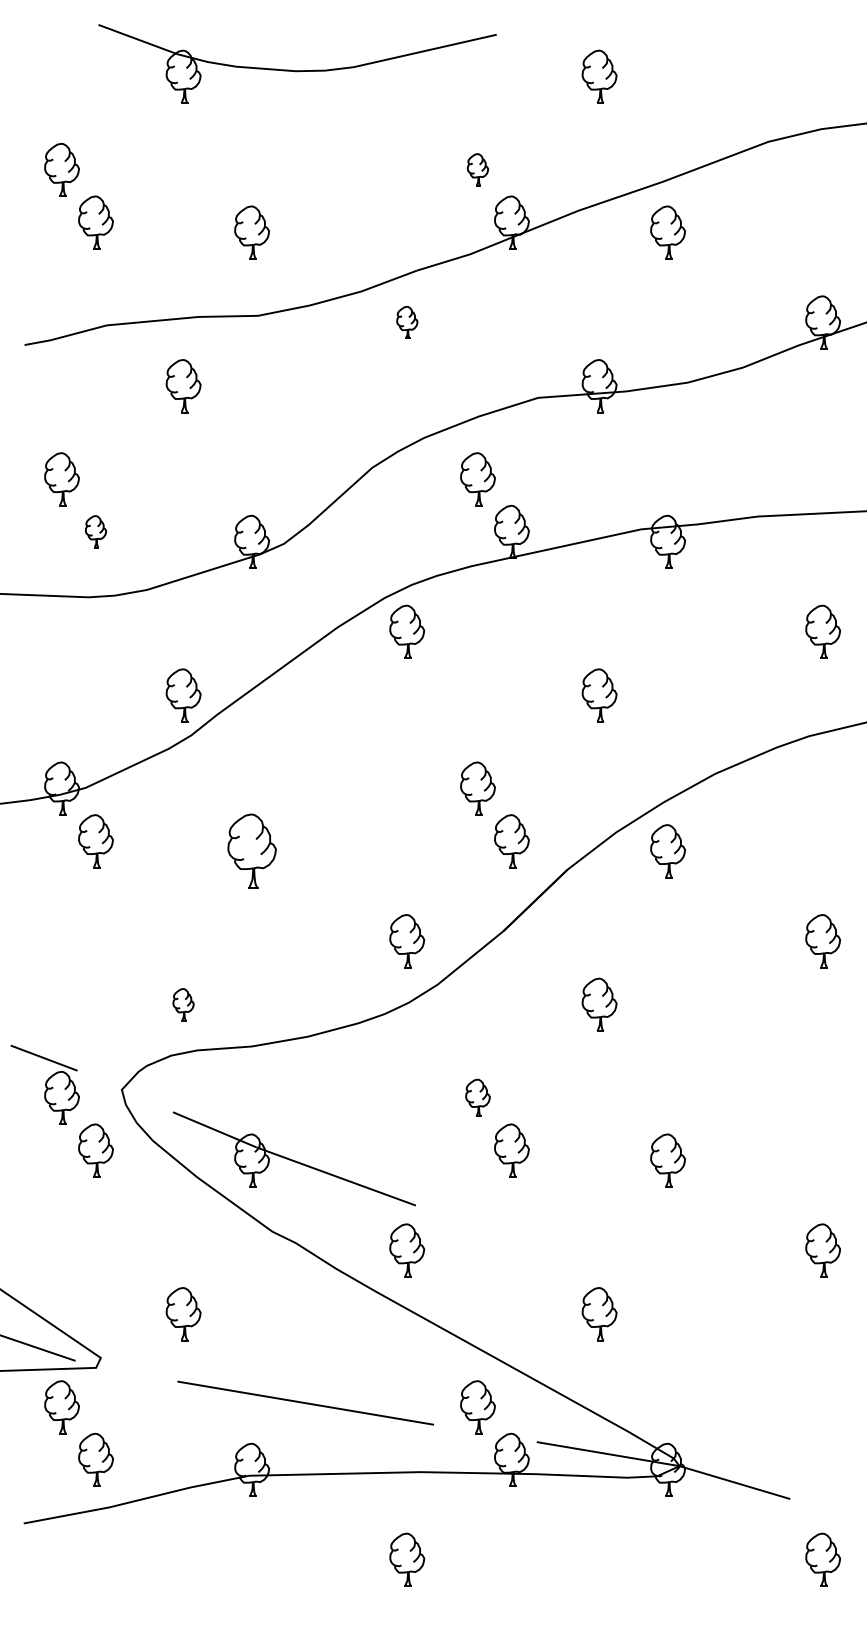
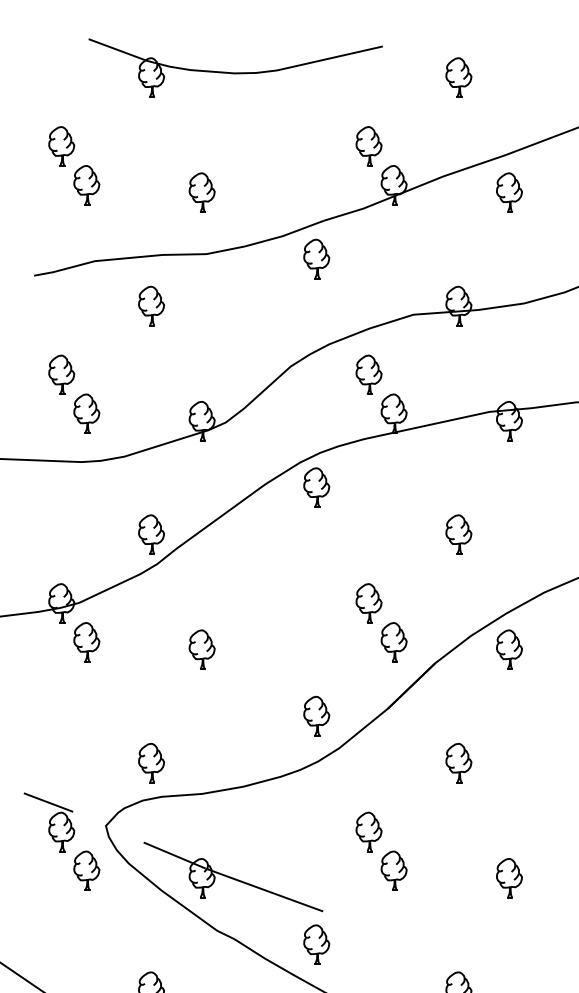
part: (477, 169) -> (368, 146), size x1.67
part: (407, 322) -> (316, 259), size x1.67
part: (95, 531) -> (86, 413), size x1.67
part: (251, 851) -> (201, 649), size x0.71
part: (183, 1004) -> (151, 762), size x1.67
part: (477, 1097) -> (368, 831), size x1.43

